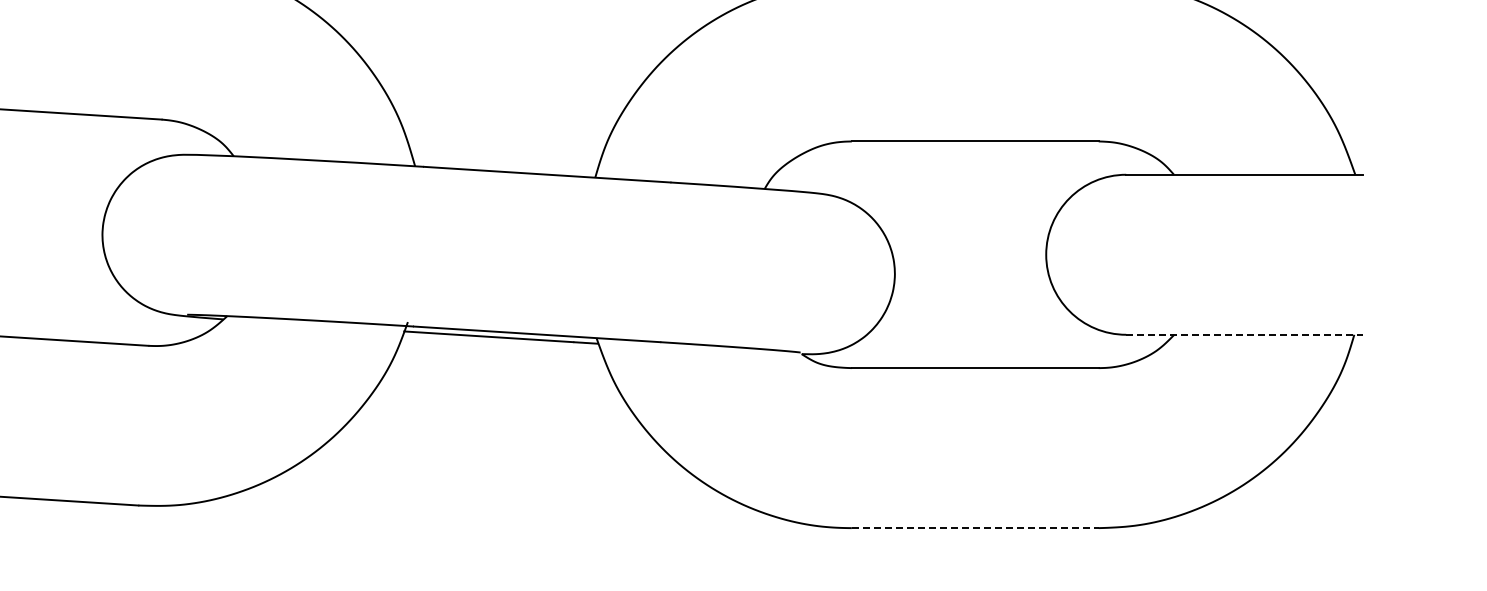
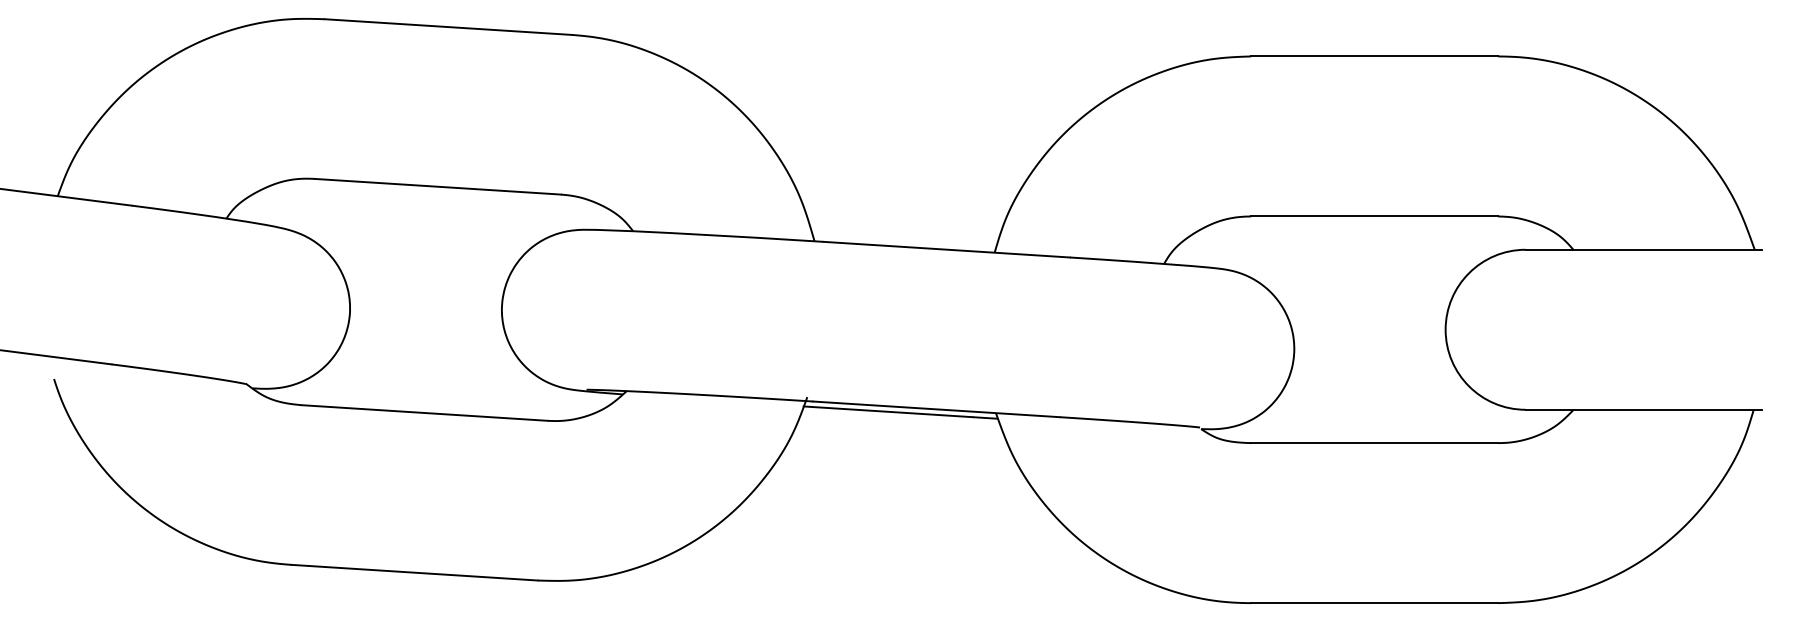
line: (1245, 334) -> (1644, 409), dashed -> solid
line: (976, 528) -> (1375, 603), dashed -> solid

